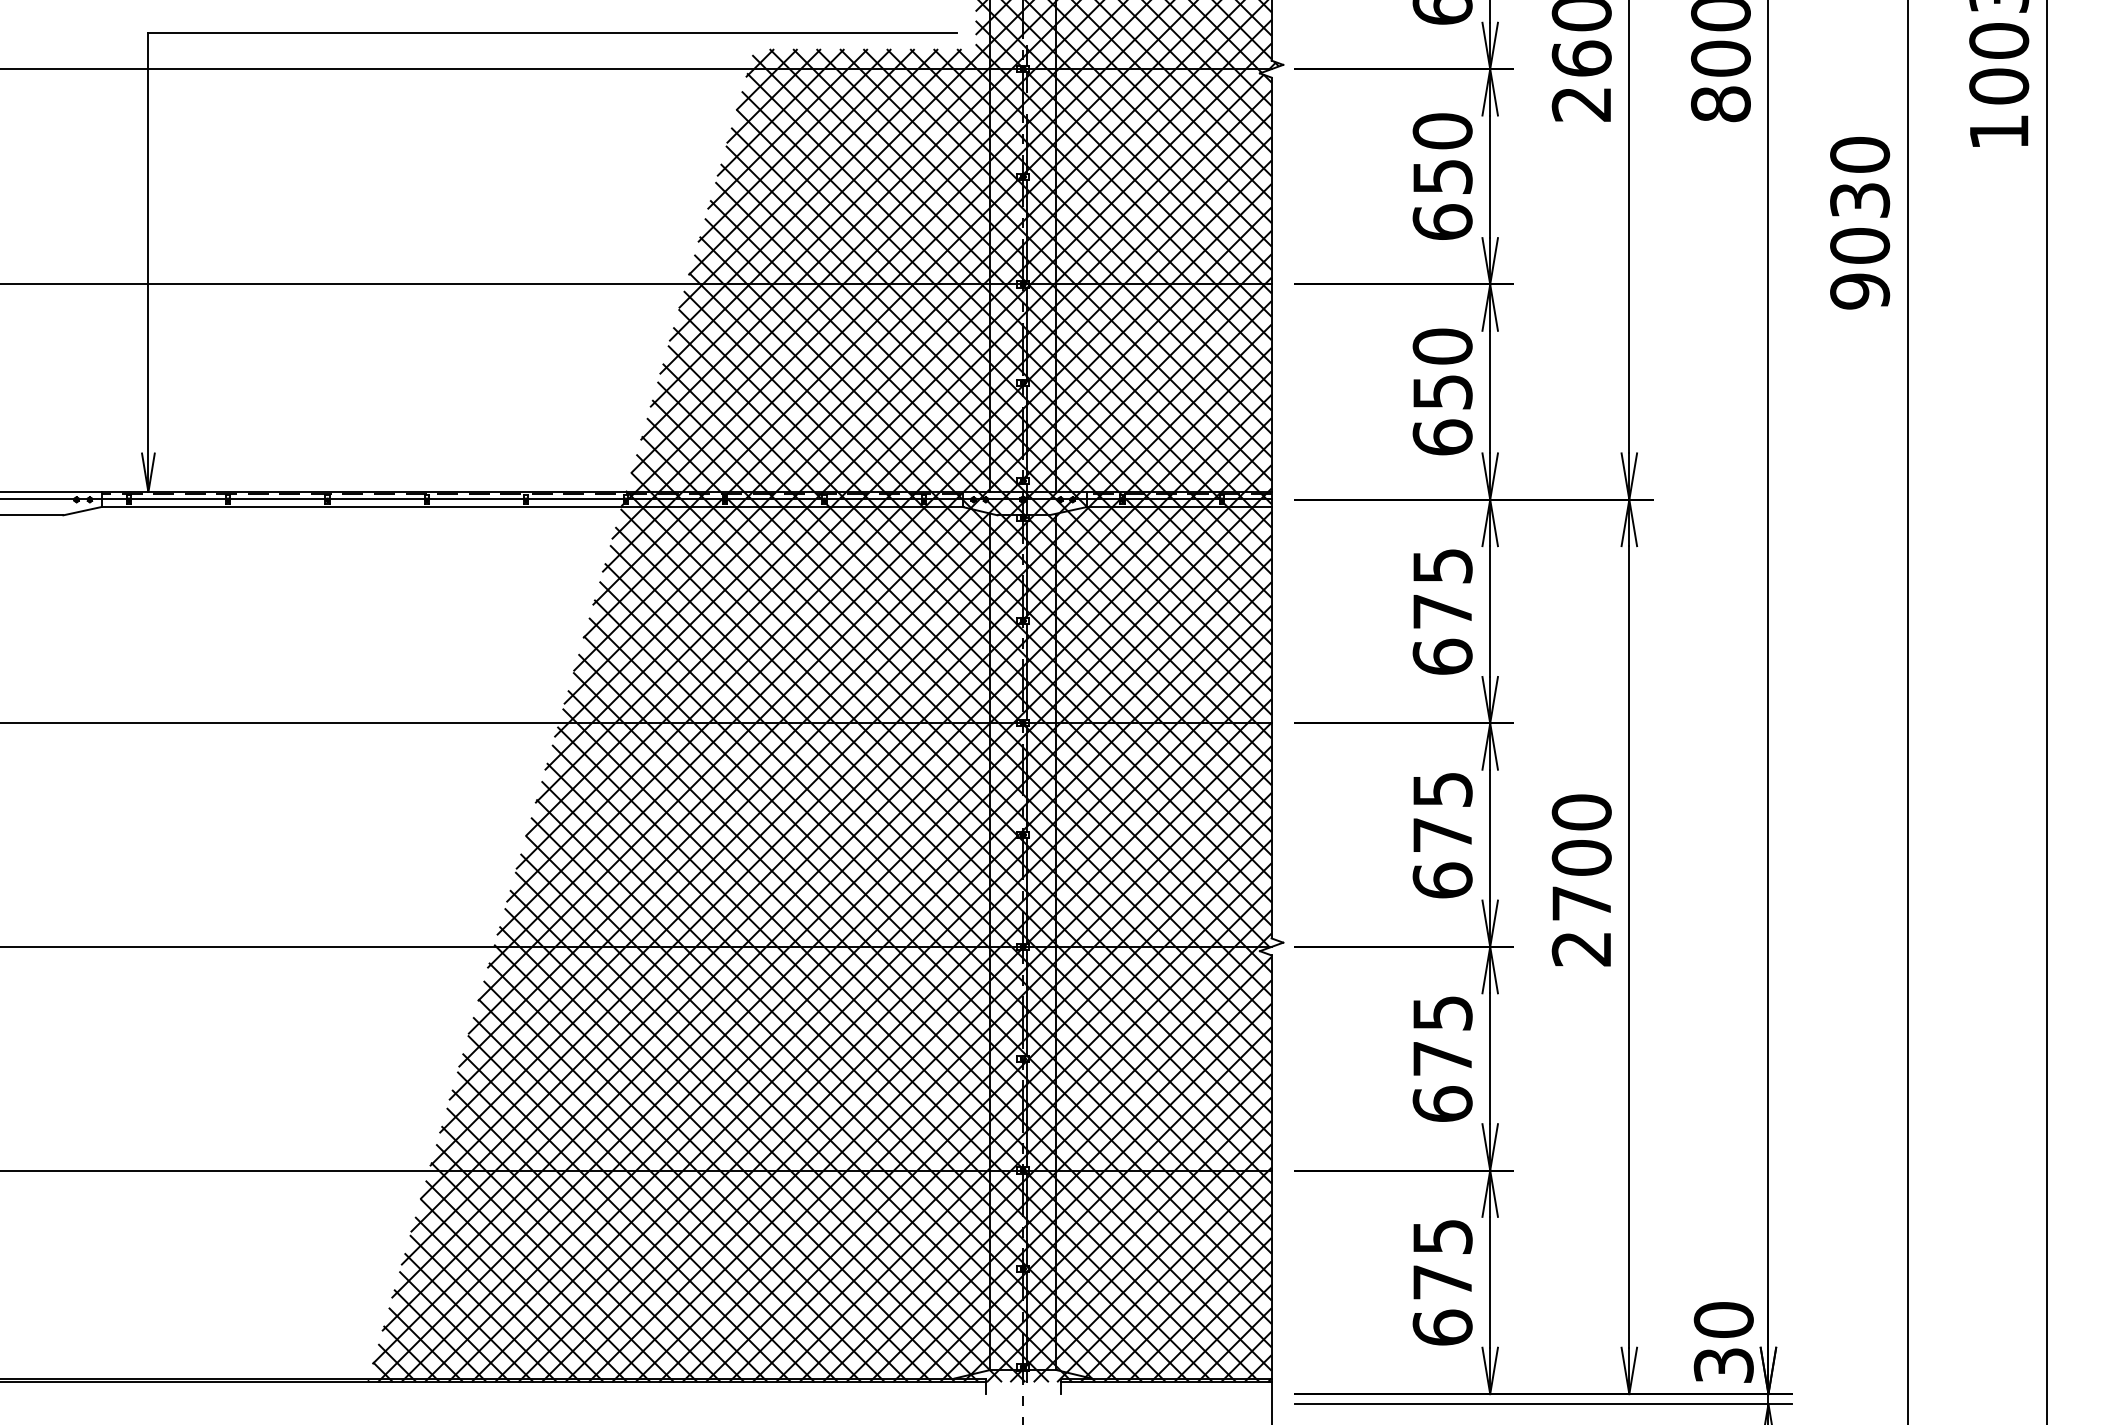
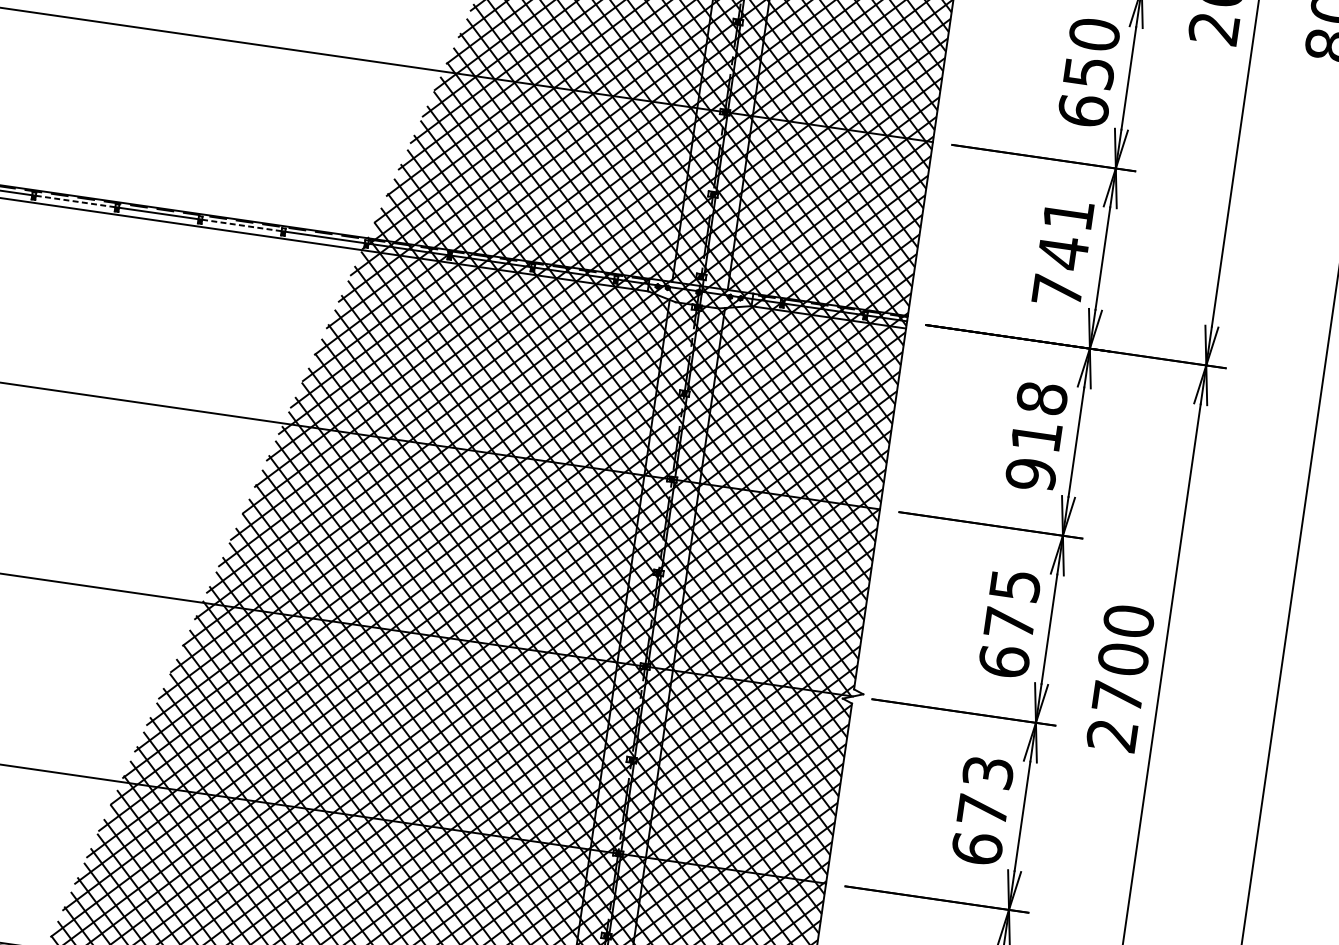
text: (1442, 391) -> (1063, 252), 650 -> 741
line: (277, 498) -> (75, 201), solid -> dashed
line: (476, 498) -> (241, 225), solid -> dashed
text: (1442, 611) -> (1036, 436), 675 -> 918
text: (1442, 1013) -> (988, 772), 675 -> 673

